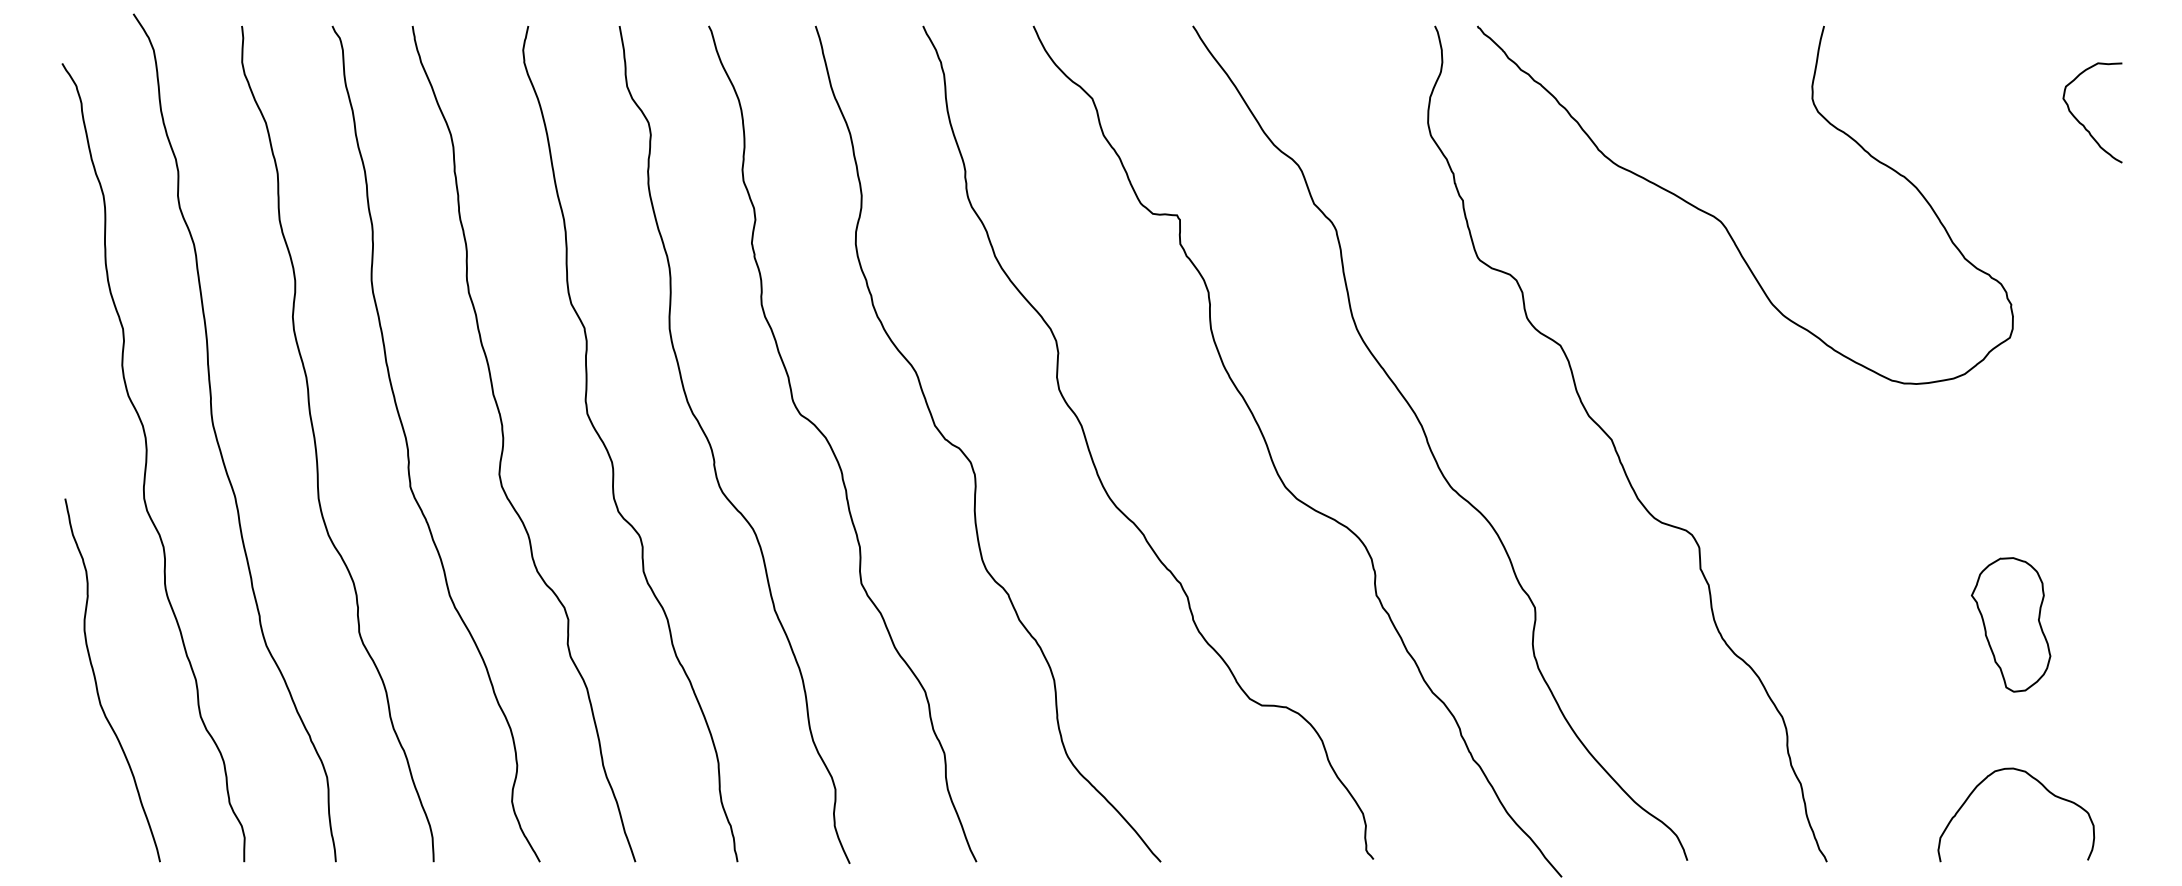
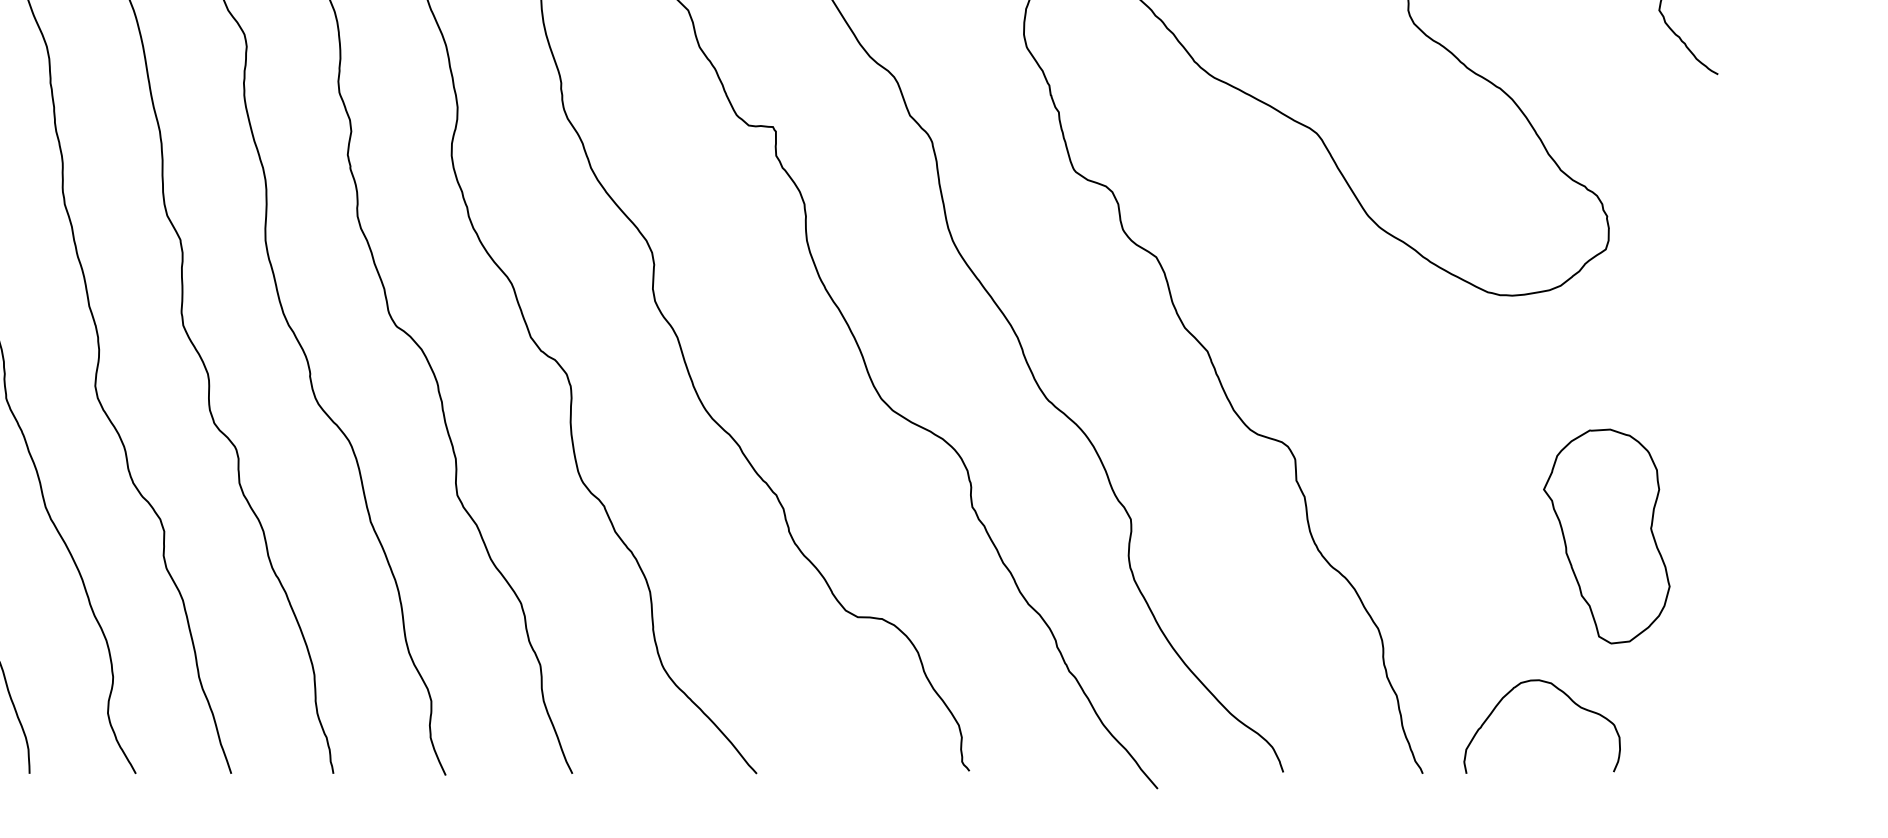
part: (2011, 624) -> (1607, 536), size x1.6
curve: (2043, 787) -> (1569, 699), moved

